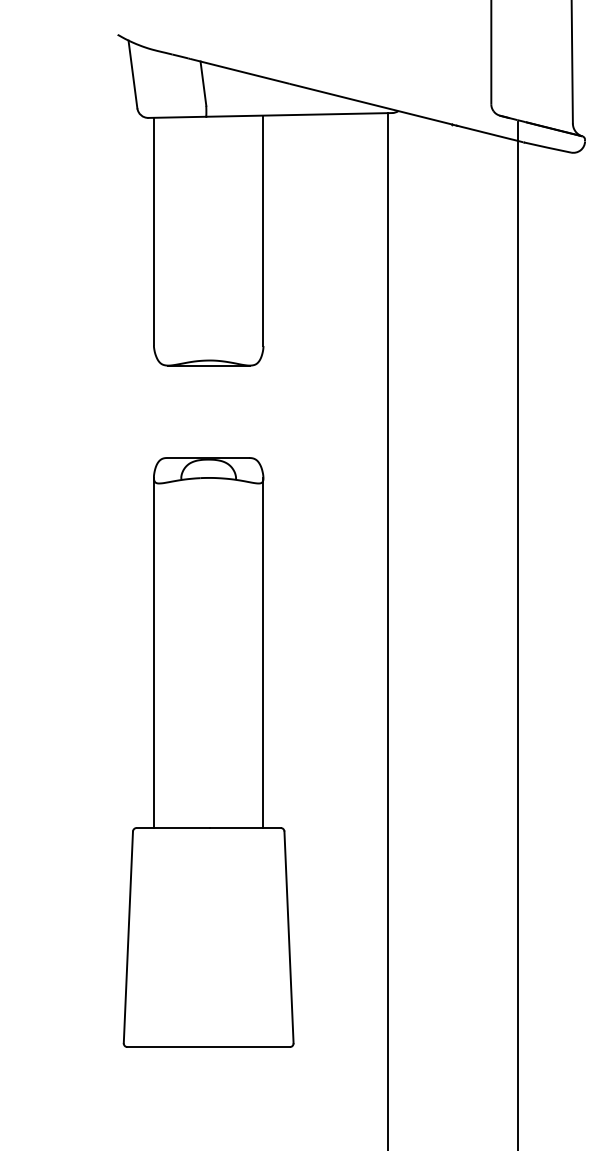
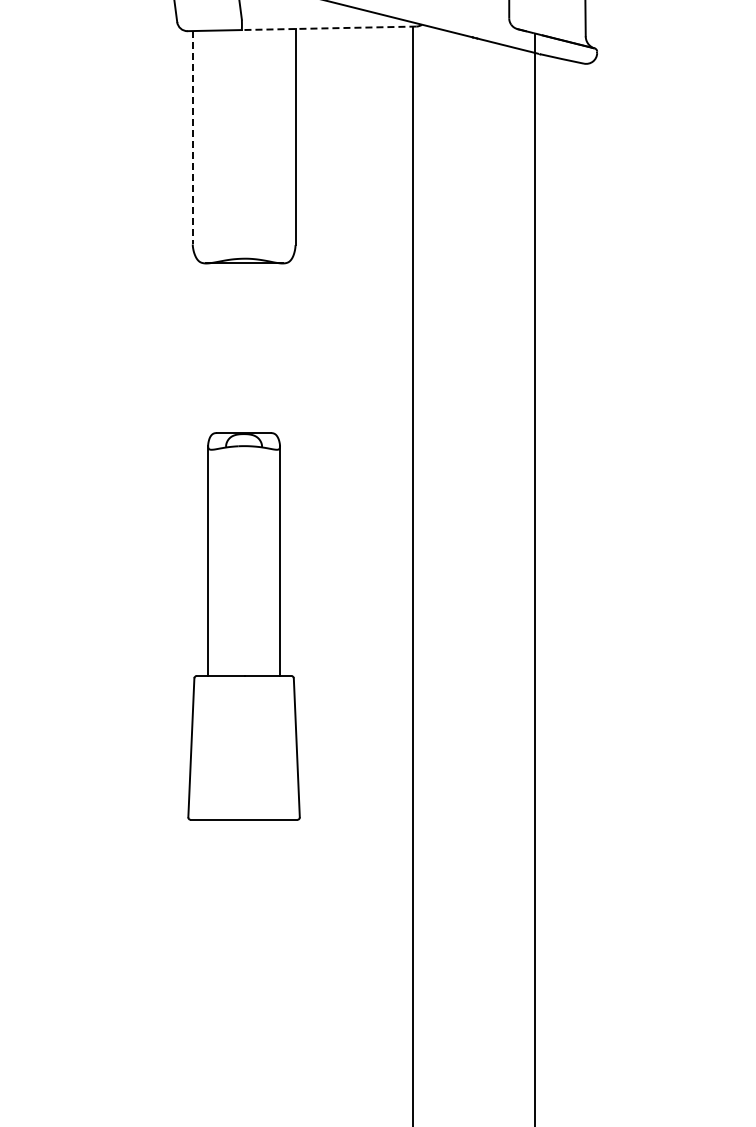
line: (298, 115) -> (328, 28), solid -> dashed
line: (153, 231) -> (192, 137), solid -> dashed
part: (208, 752) -> (243, 626), size x0.7

